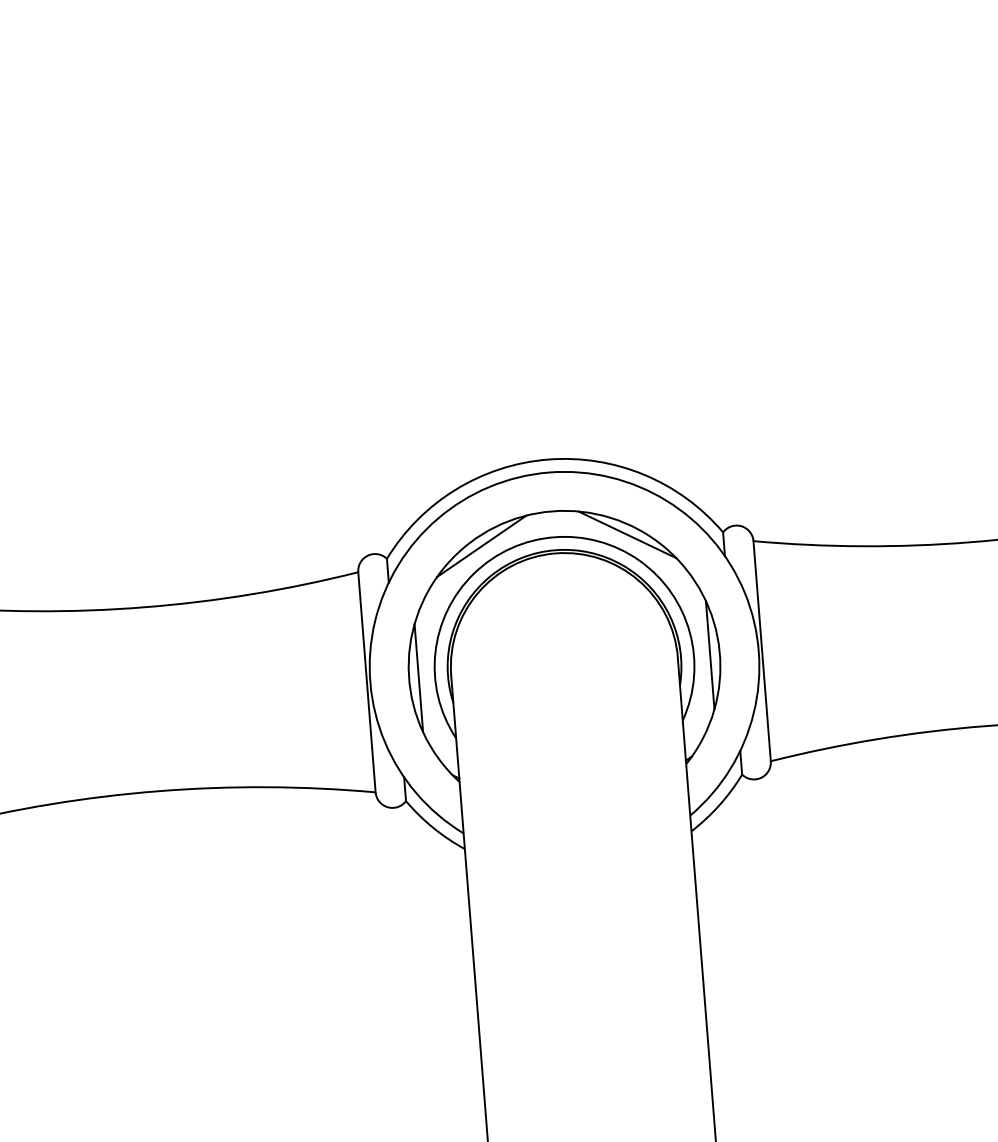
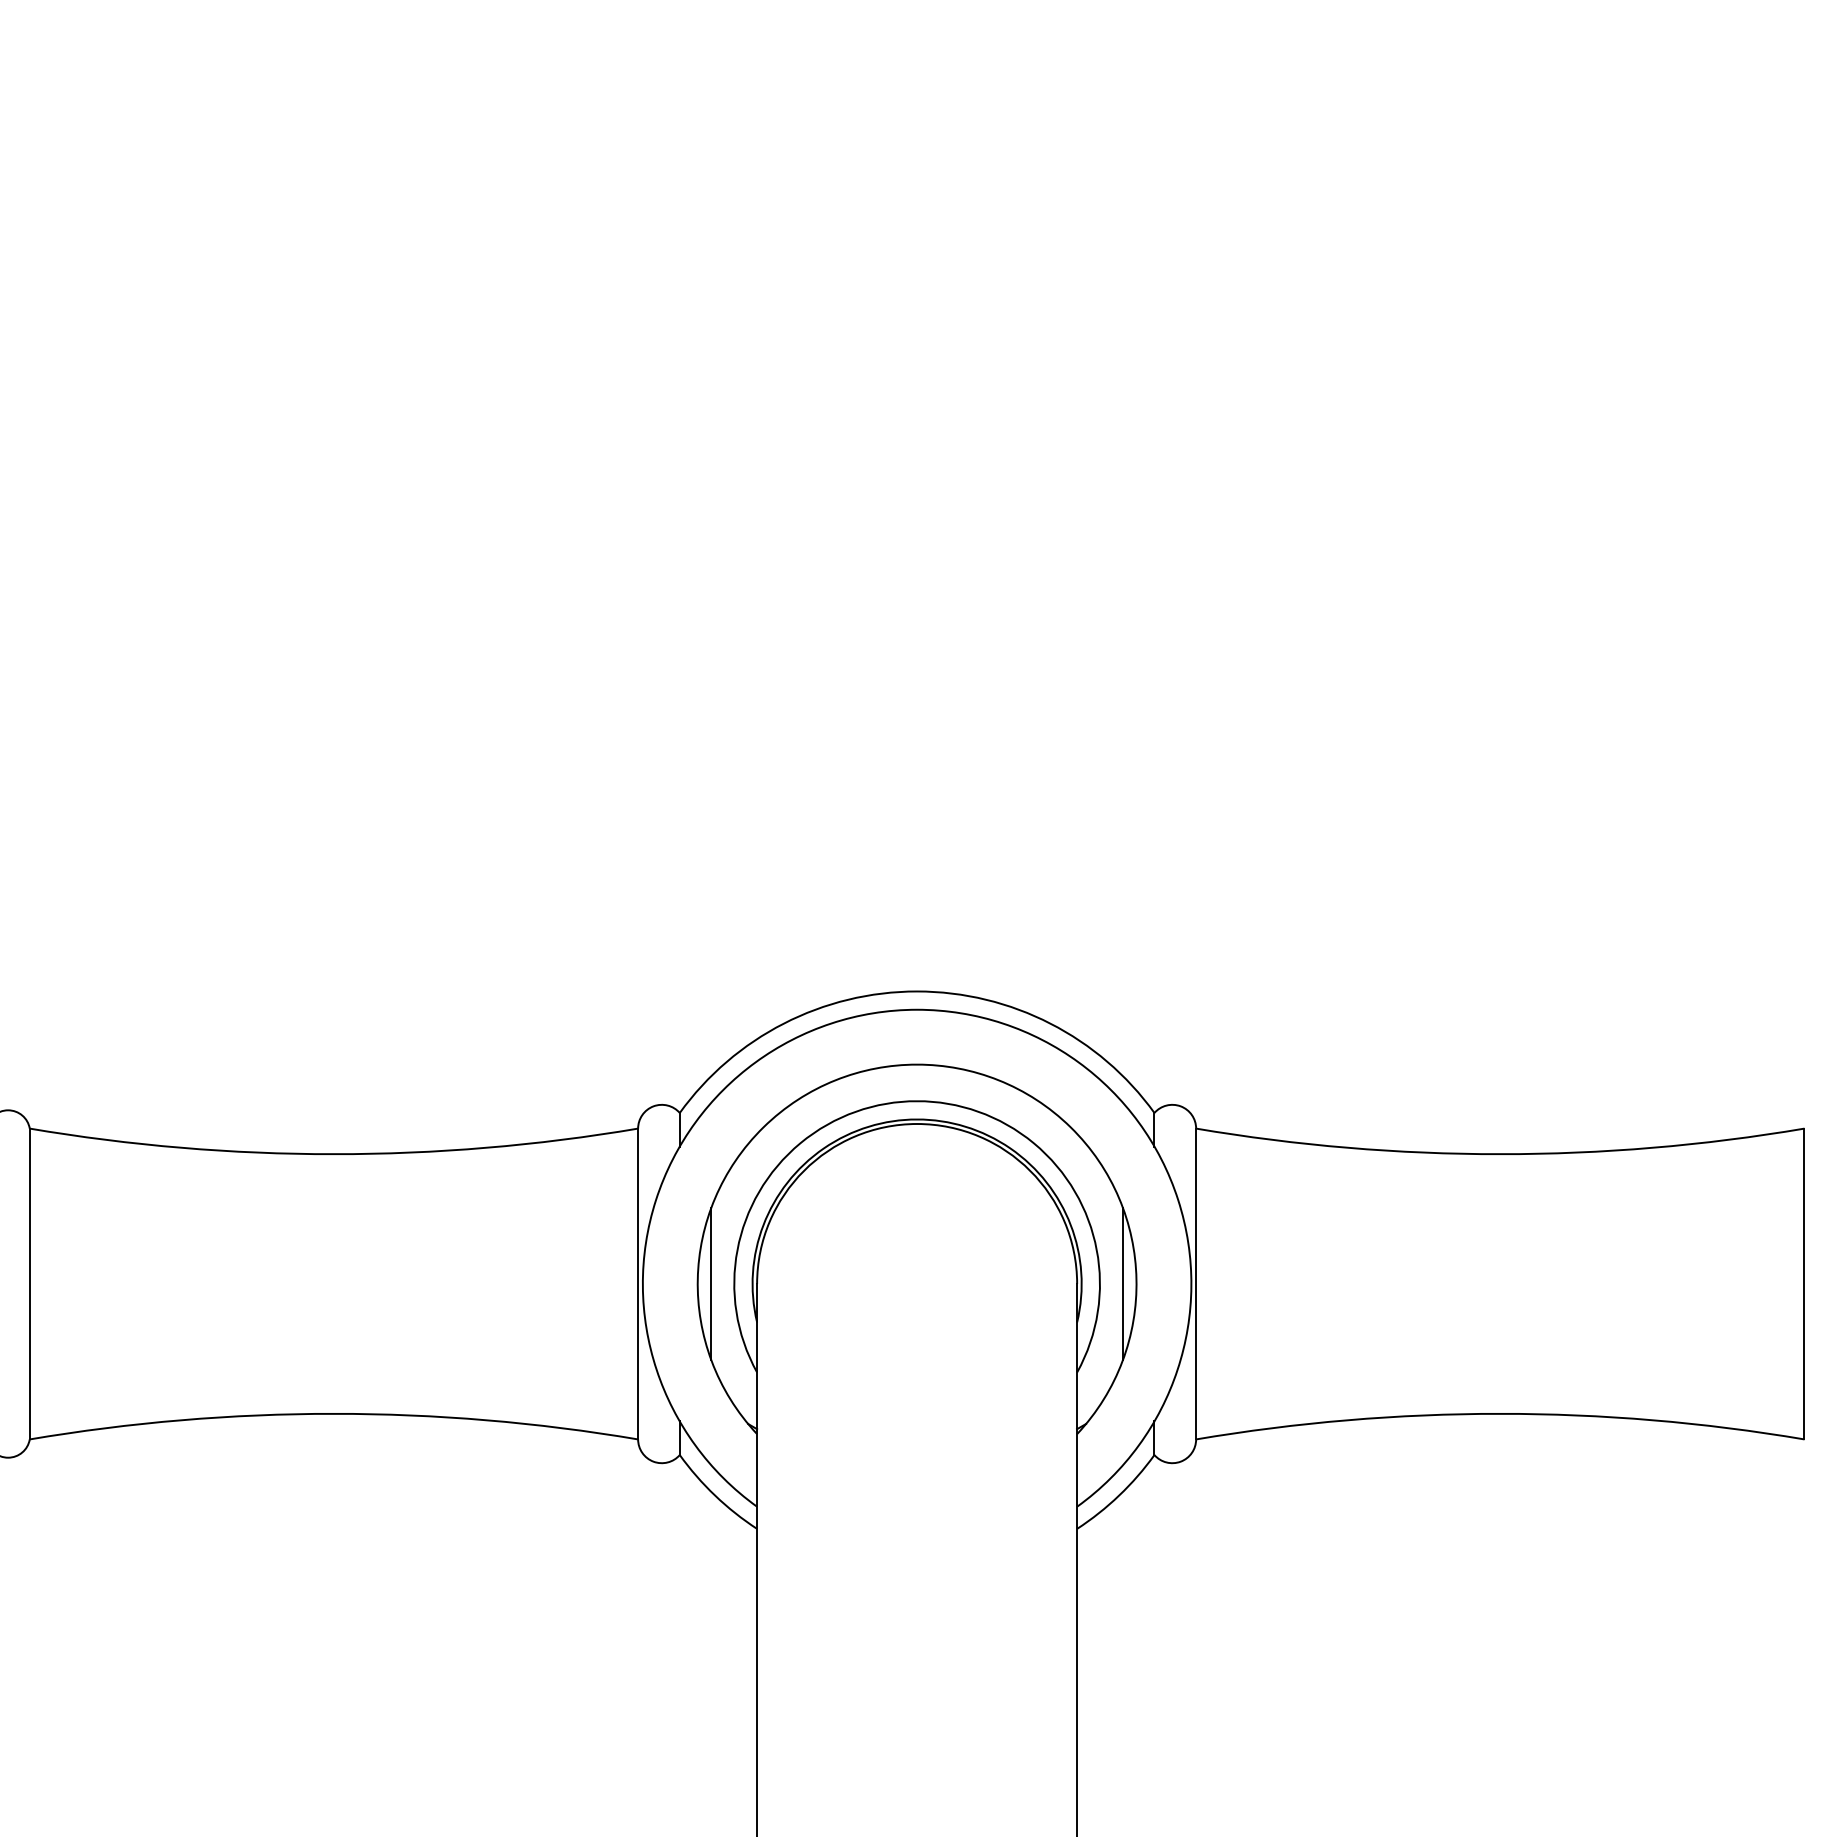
line: (627, 534) -> (1019, 1105), removed
line: (481, 546) -> (814, 1105), removed

